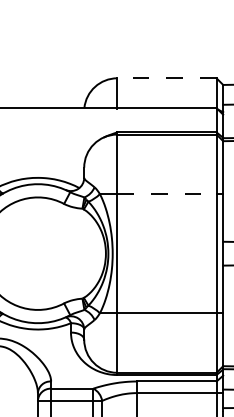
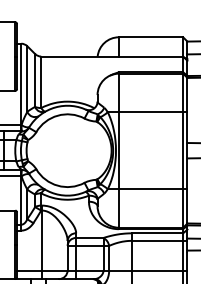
line: (166, 78) -> (150, 37), dashed -> solid
line: (167, 194) -> (151, 112), dashed -> solid

